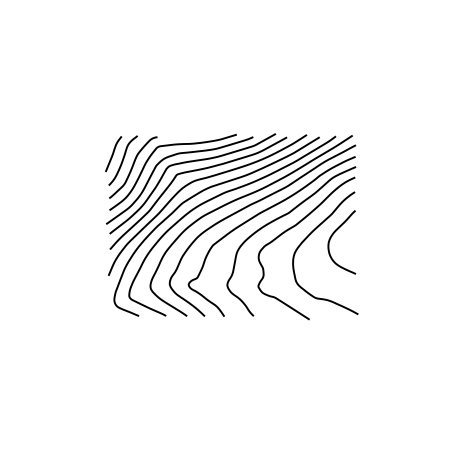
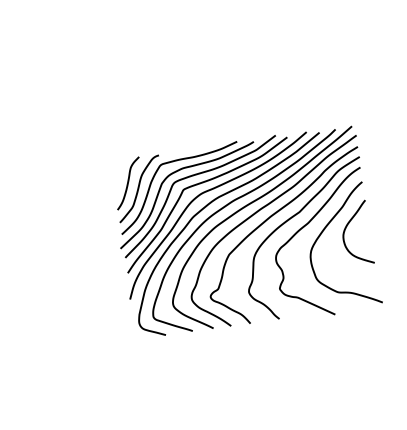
curve: (113, 154) -> (117, 178), removed

